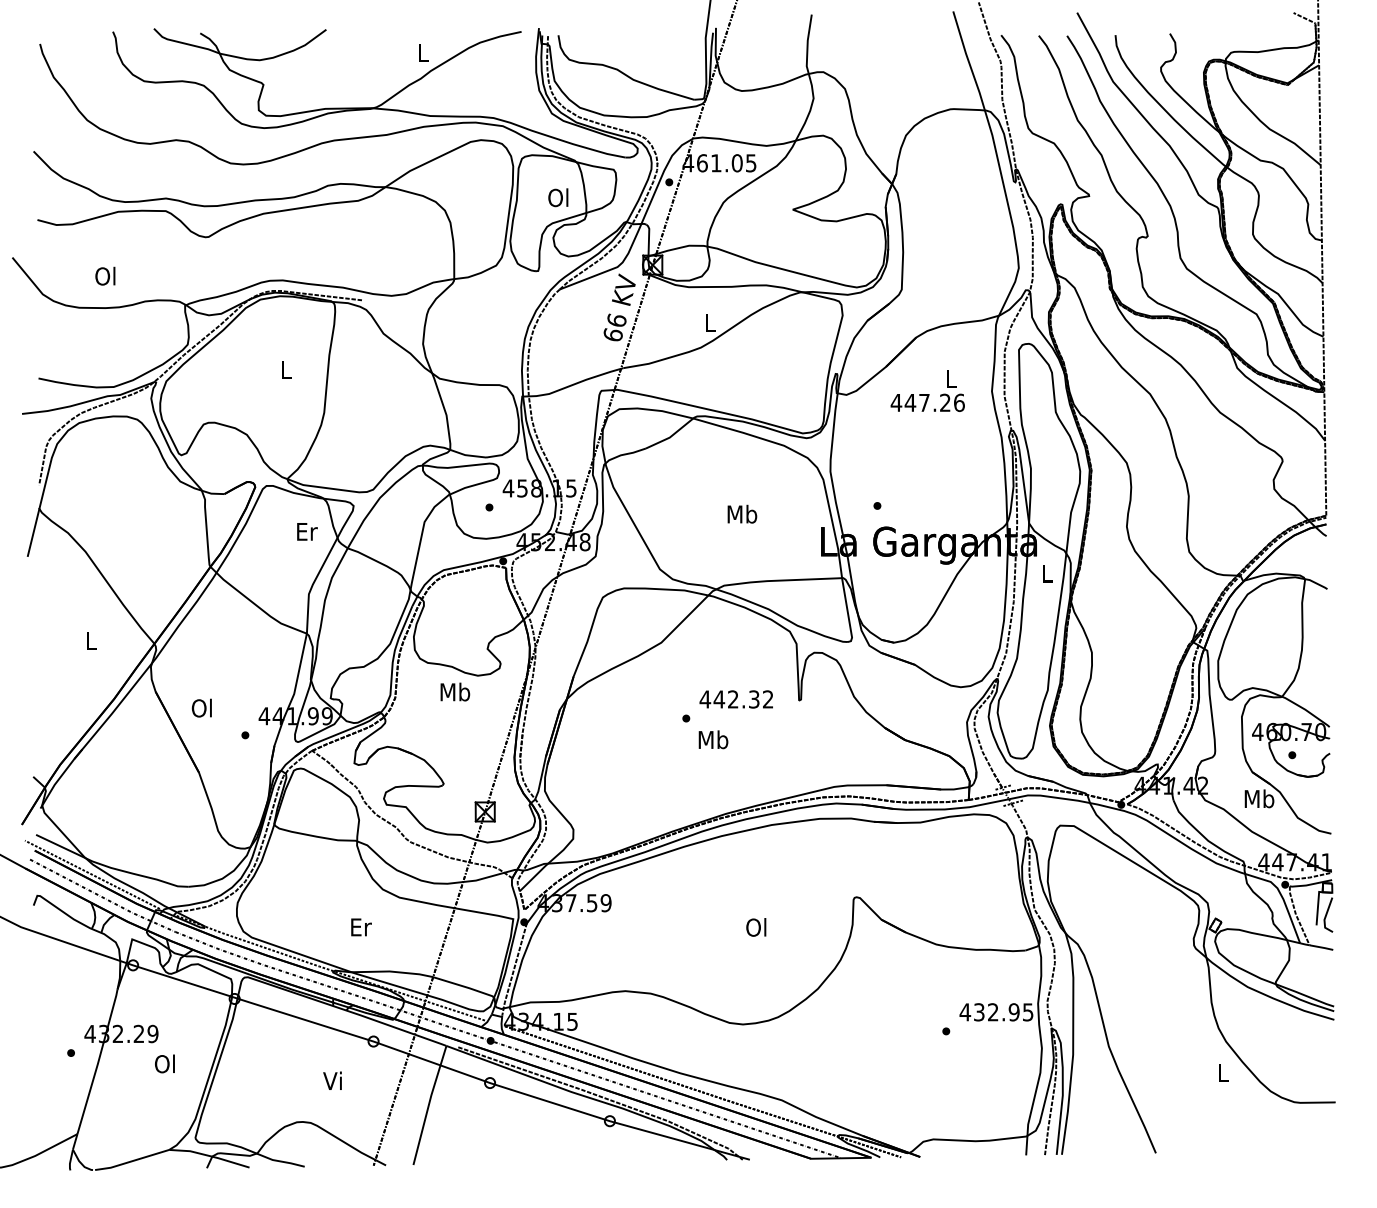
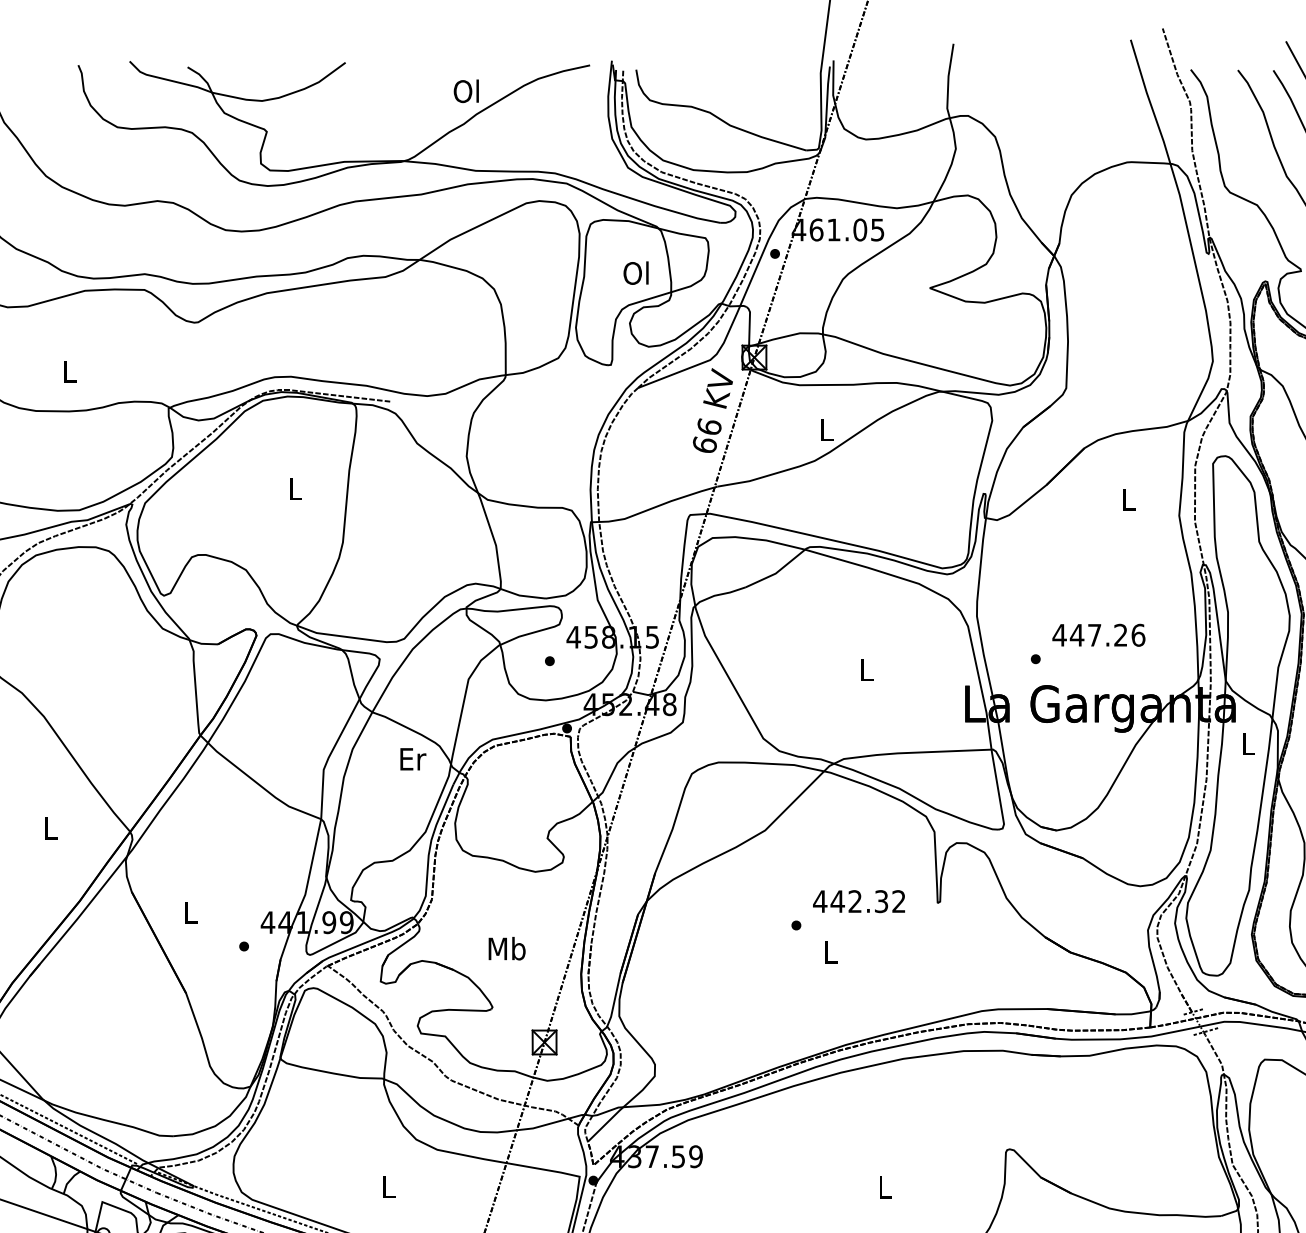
text: (422, 52) -> (465, 91), L -> Ol
text: (105, 275) -> (68, 370), Ol -> L
text: (927, 402) -> (1098, 634), moved
text: (742, 513) -> (866, 668), Mb -> L
text: (307, 531) -> (413, 758), moved
text: (455, 691) -> (507, 947), moved
text: (201, 707) -> (189, 911), Ol -> L
text: (713, 739) -> (830, 951), Mb -> L
text: (361, 927) -> (389, 1187), Er -> L
text: (756, 927) -> (884, 1187), Ol -> L

